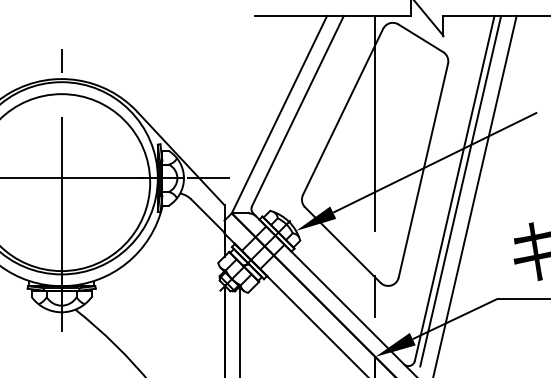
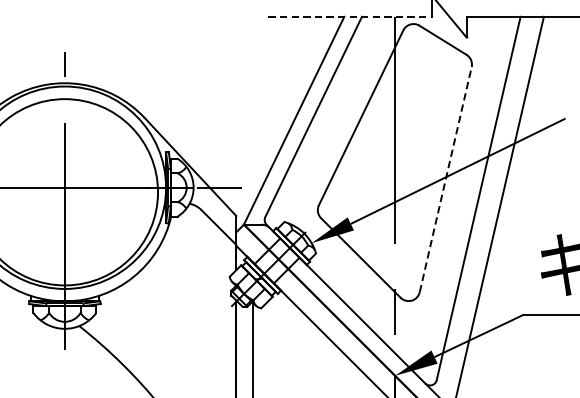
line: (332, 15) -> (350, 16), solid -> dashed
line: (423, 170) -> (445, 179), solid -> dashed
line: (460, 190) -> (484, 200), removed

